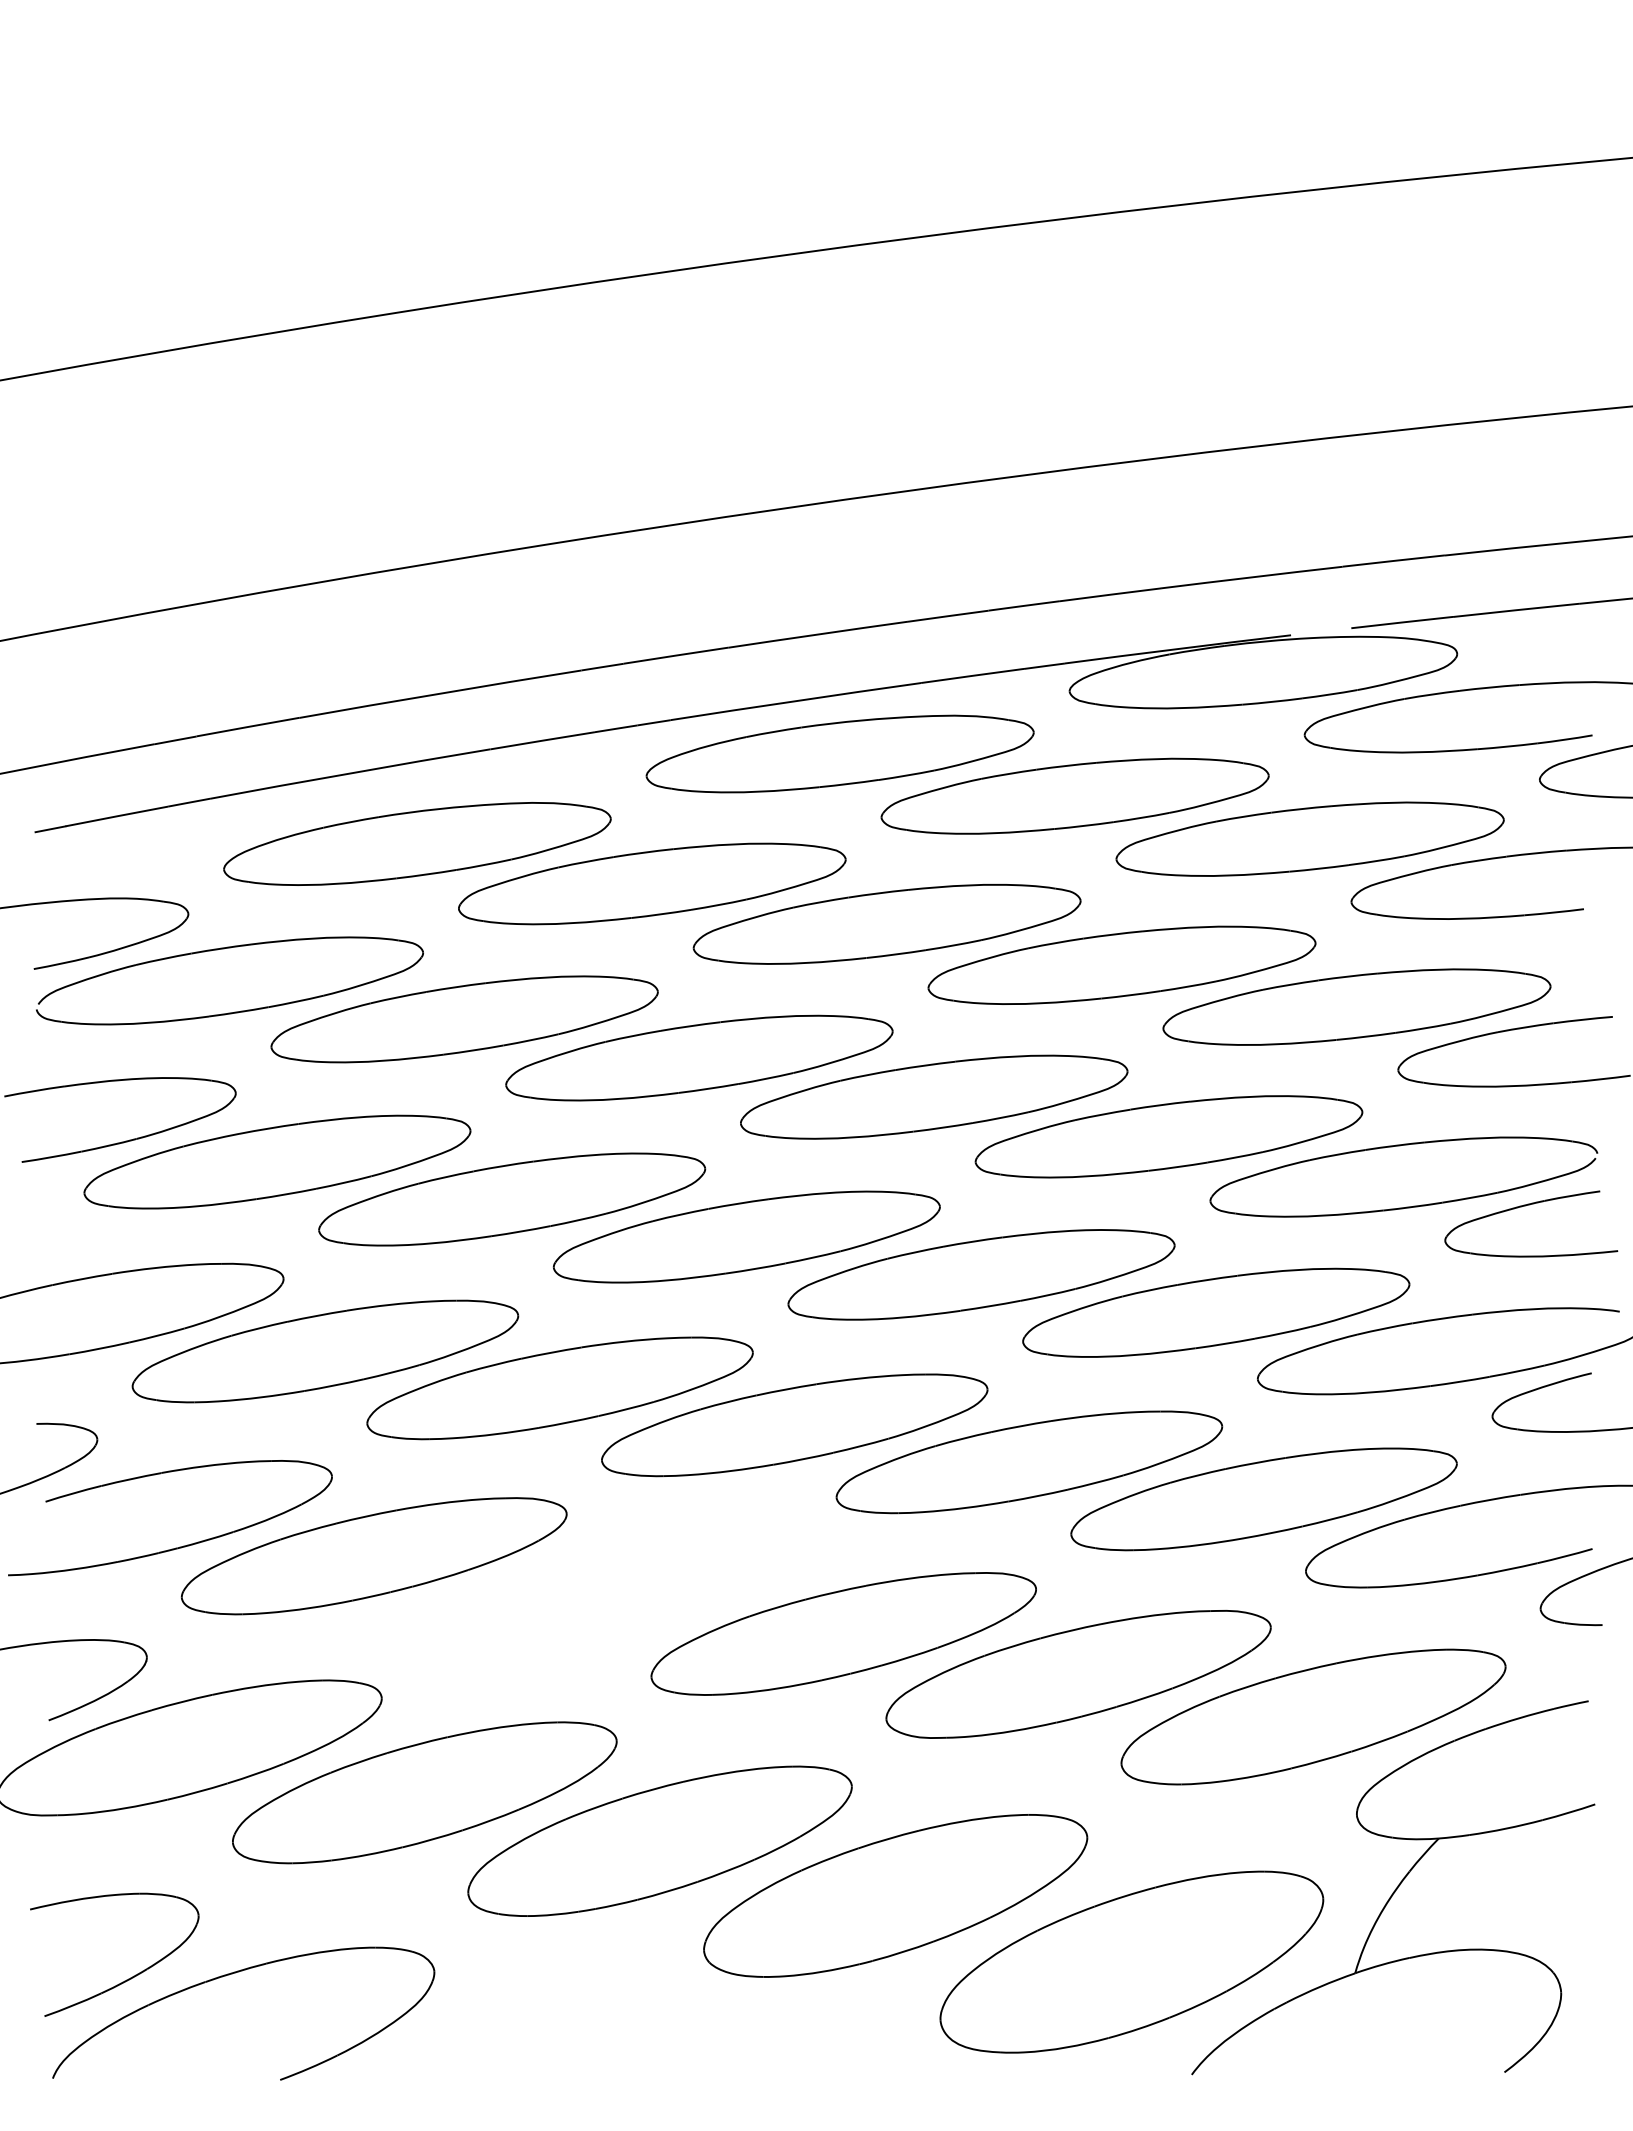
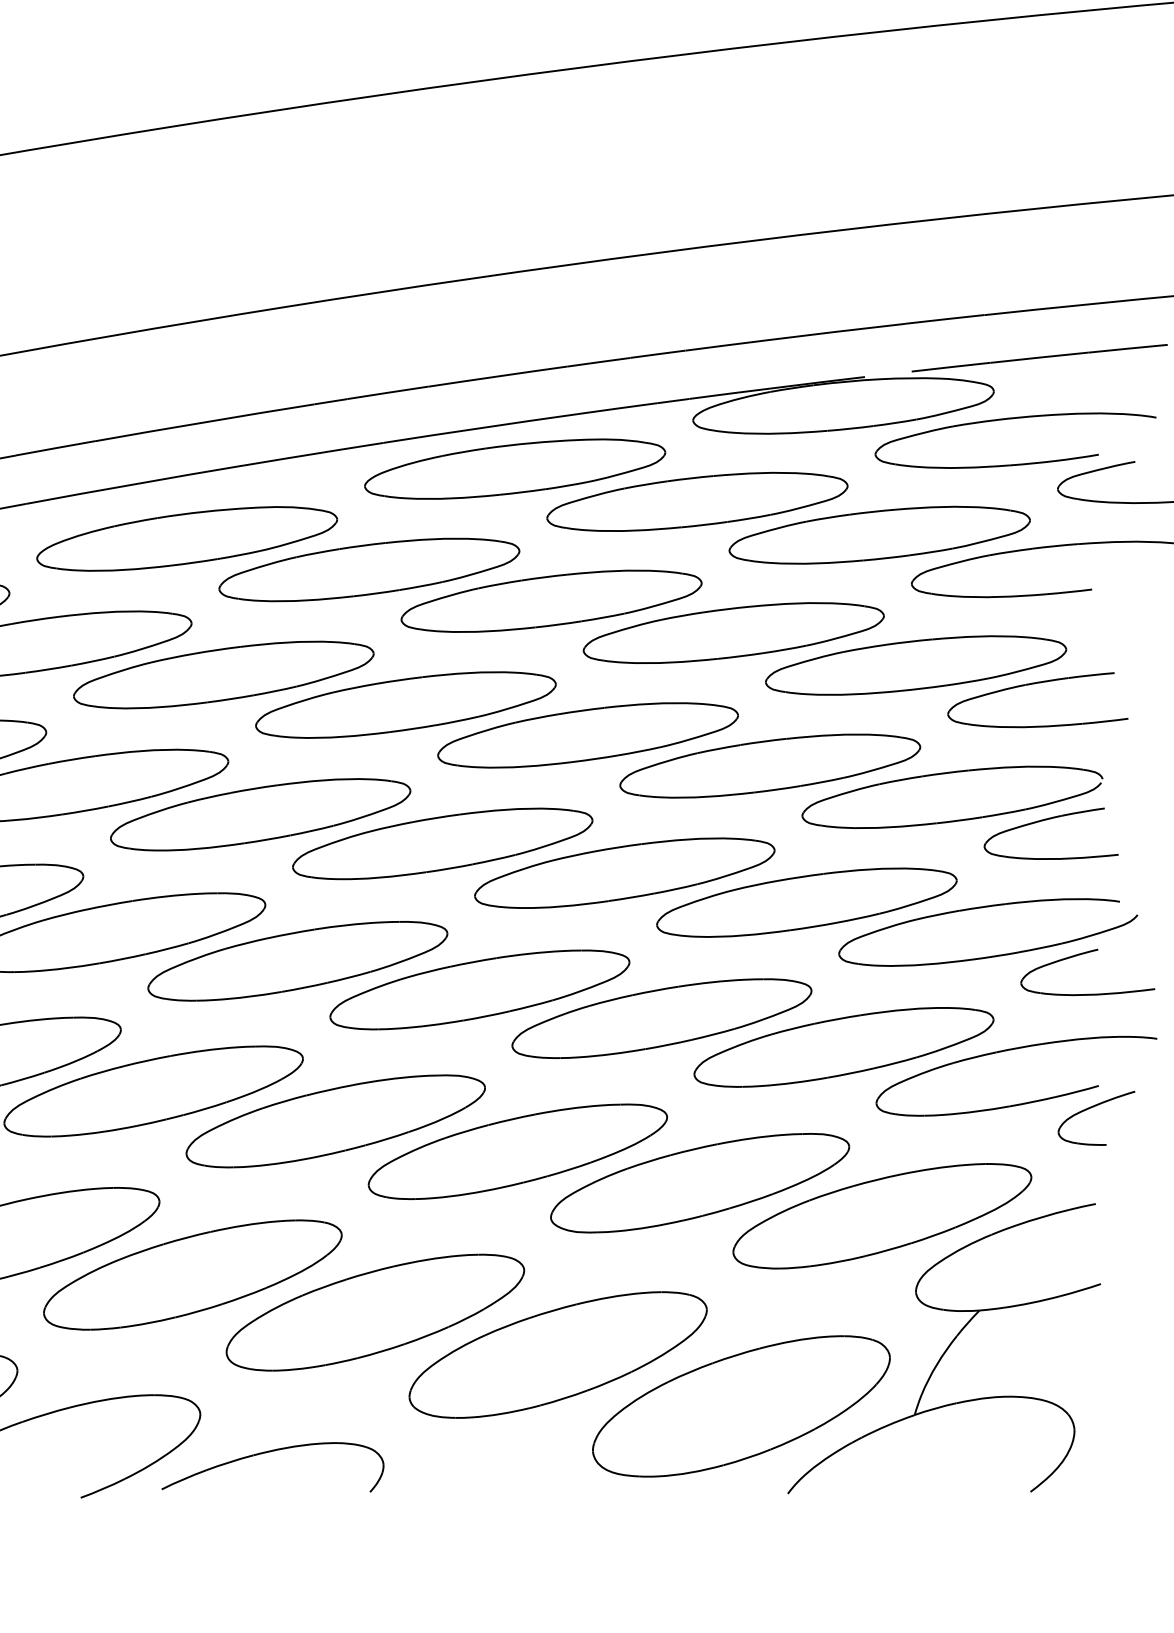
part: (608, 1594) -> (335, 1121), added
part: (523, 2021) -> (269, 1452), added

